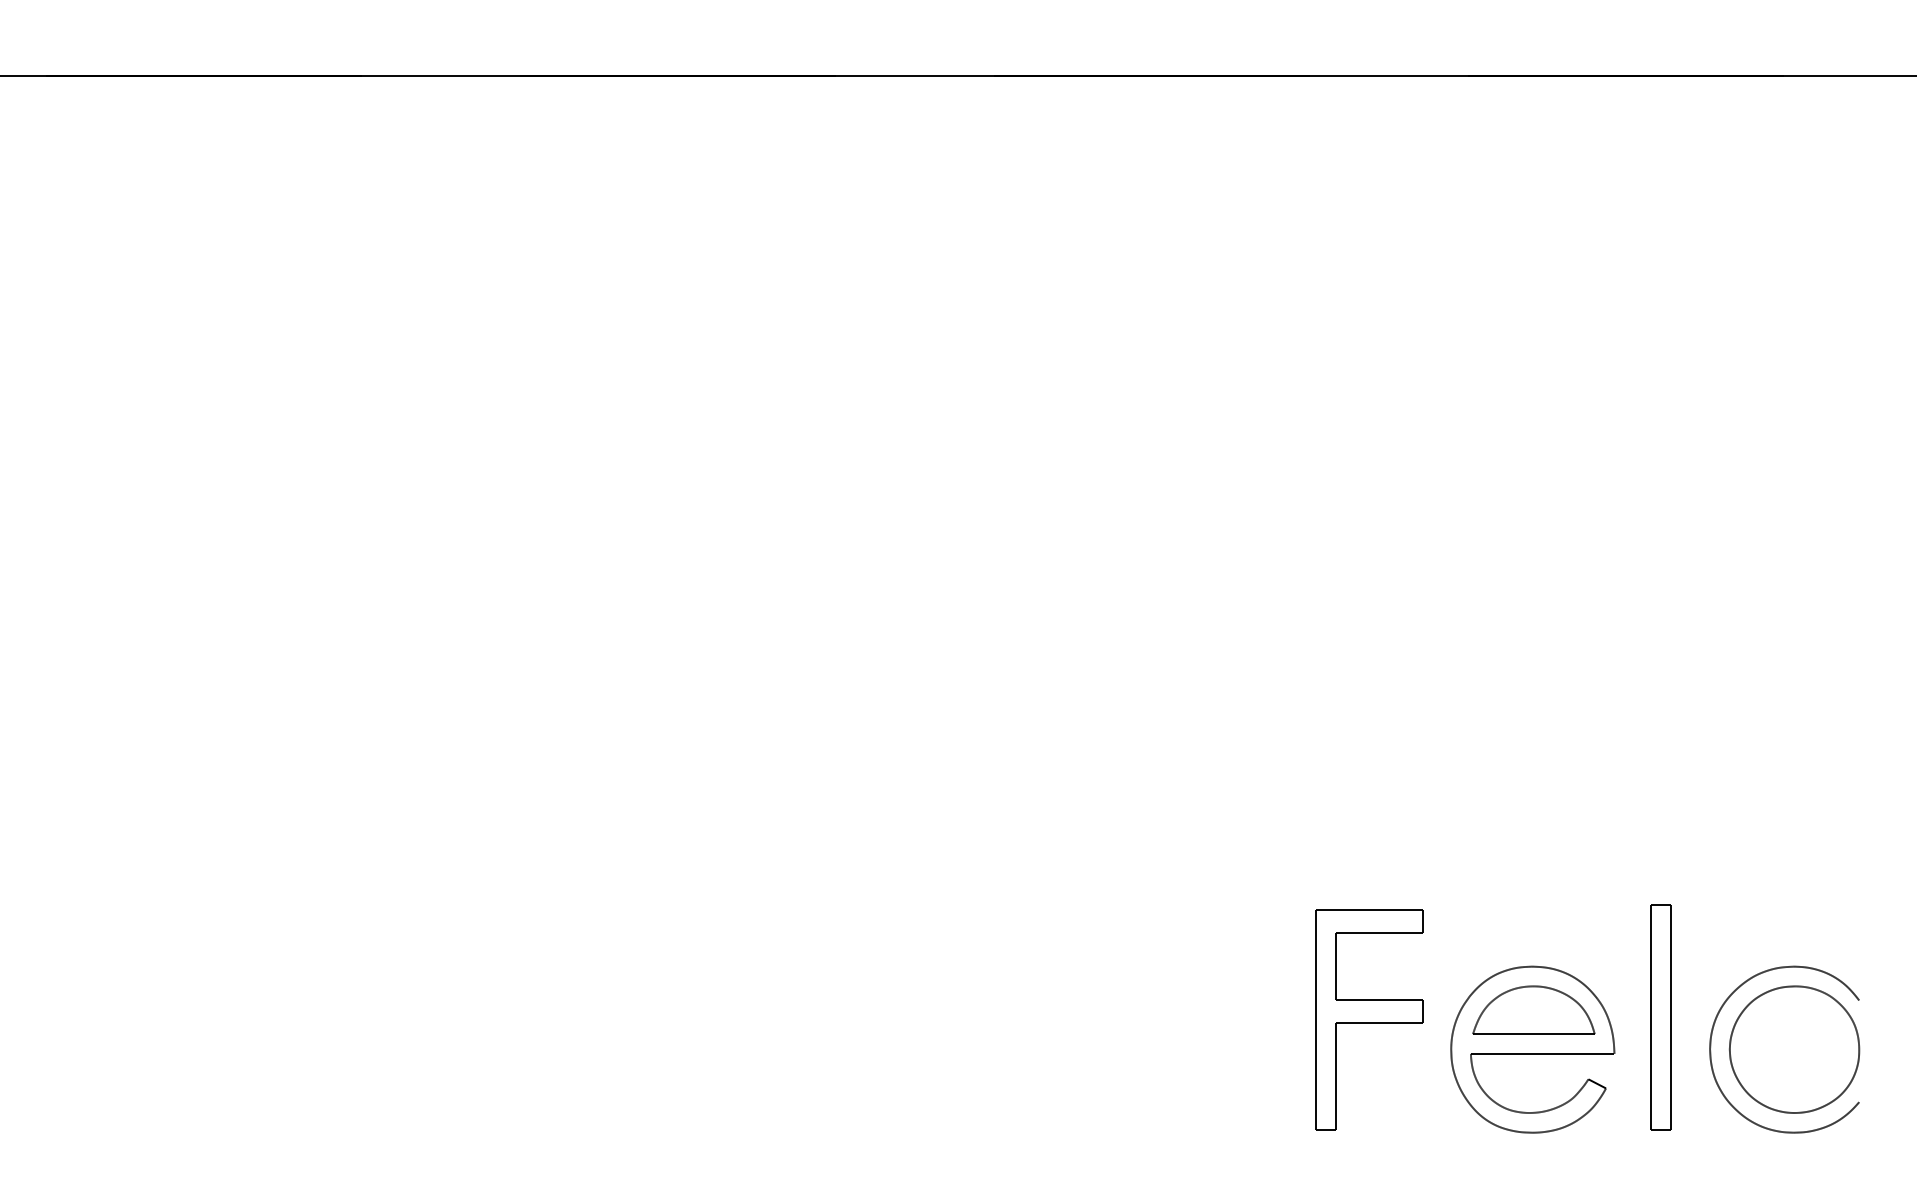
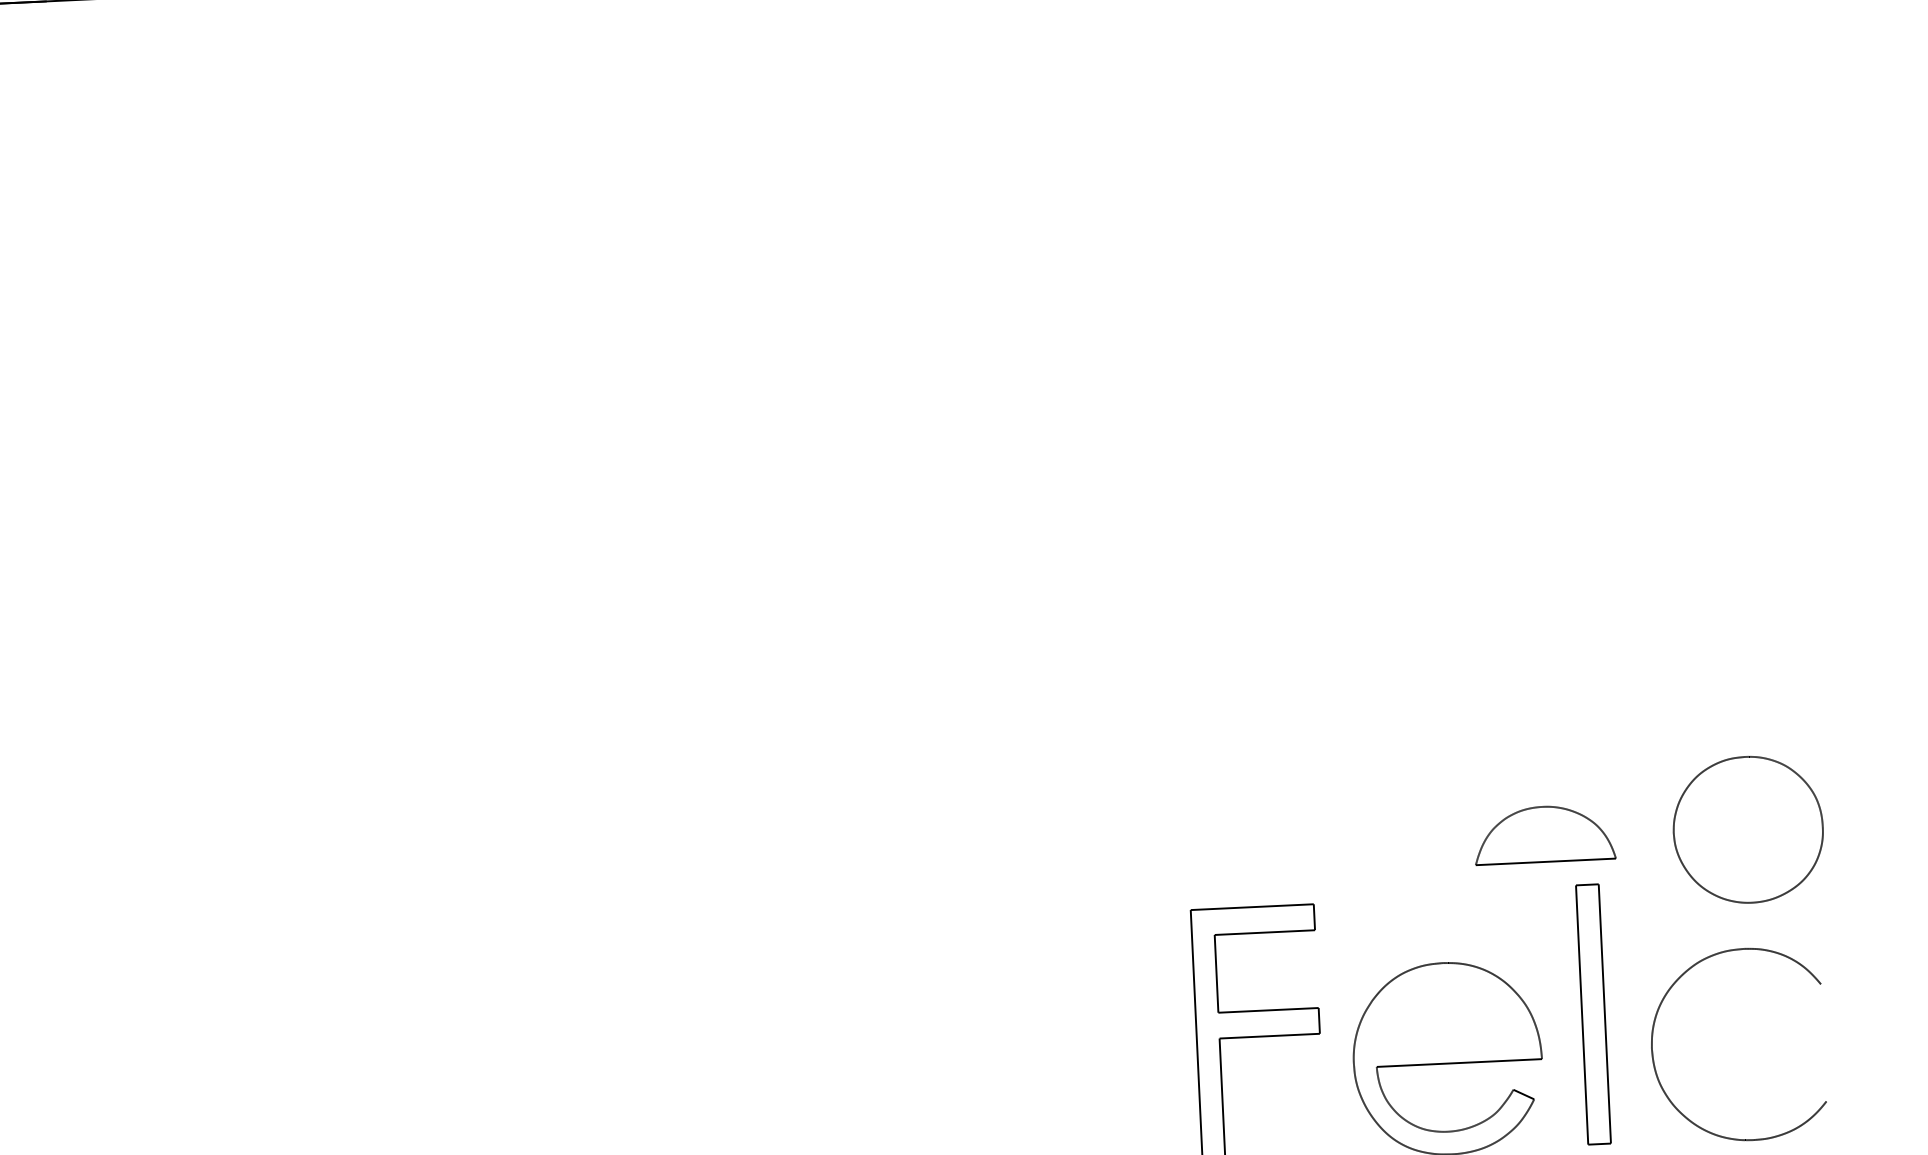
part: (1533, 1009) -> (1544, 833), moved
part: (1794, 1049) -> (1748, 829), moved

